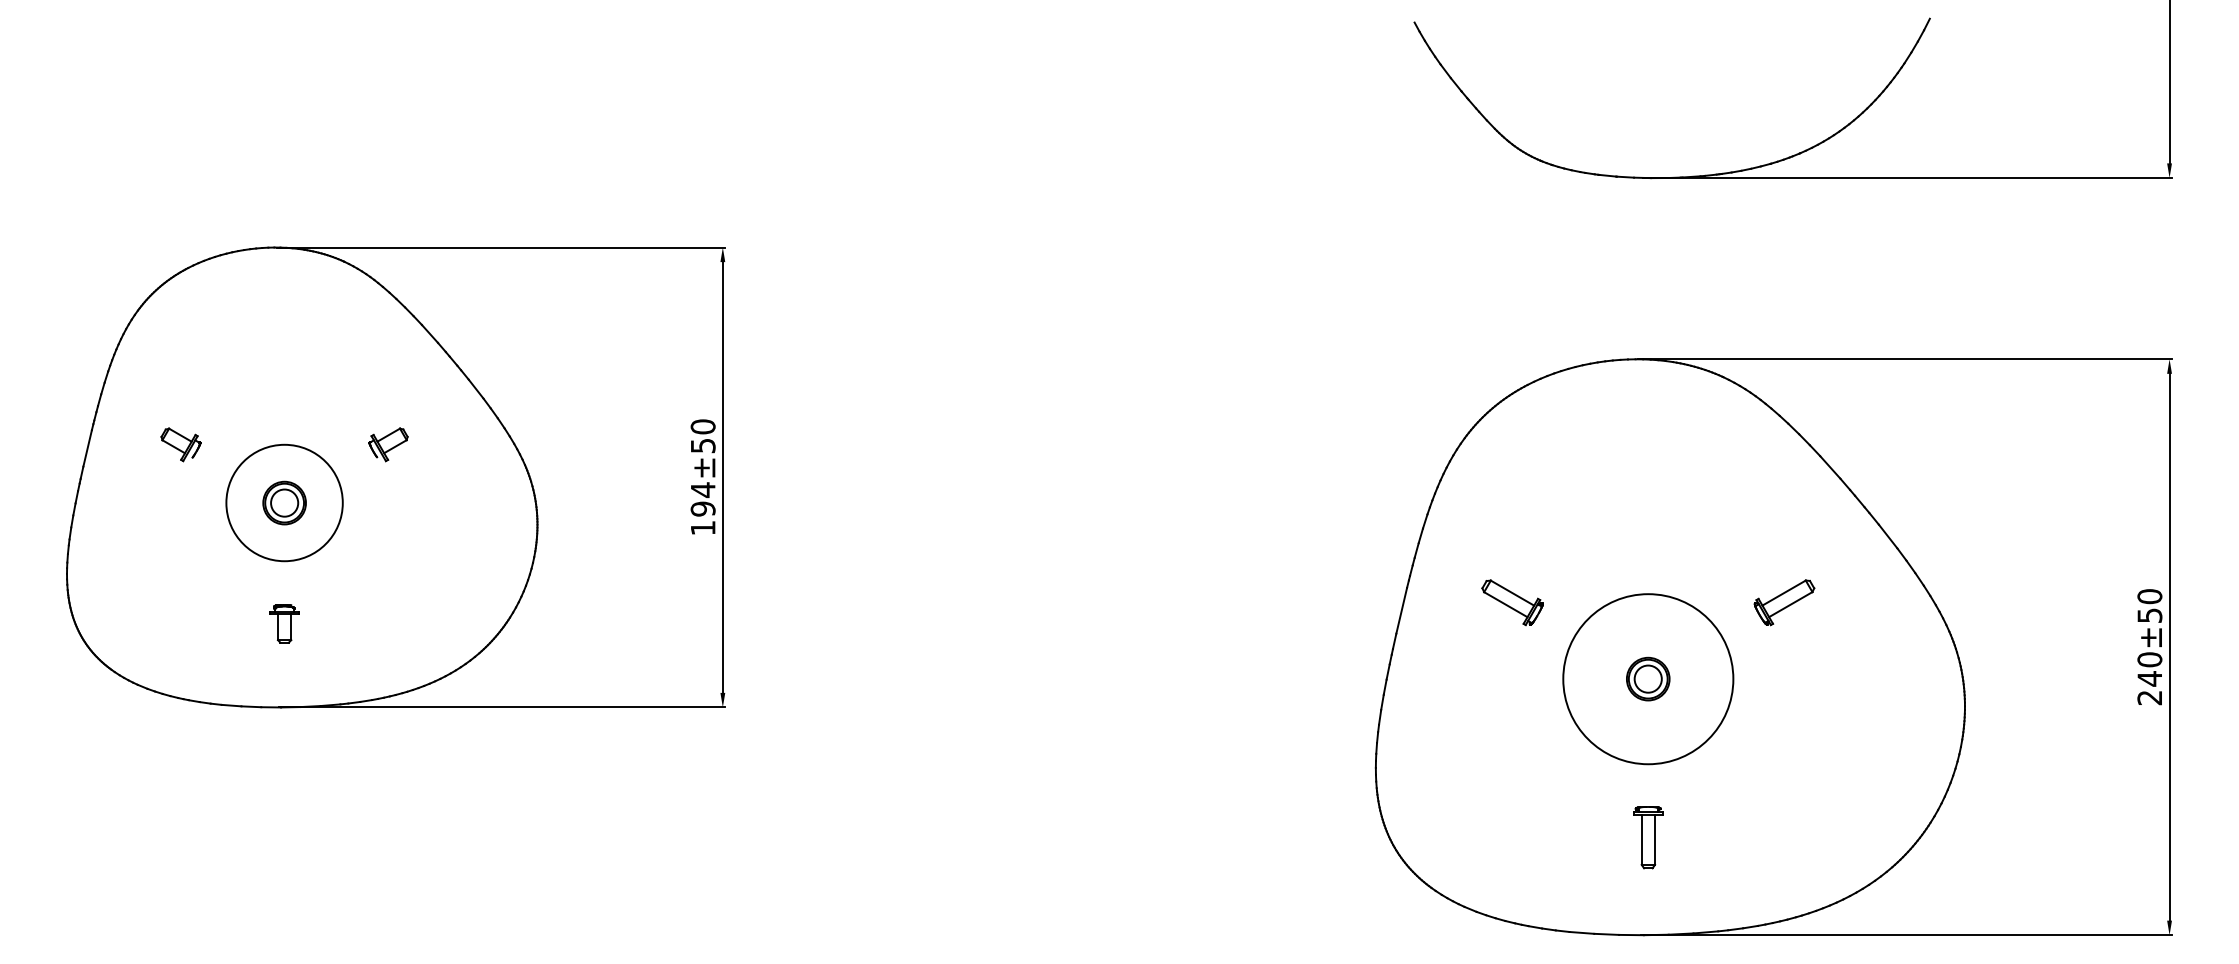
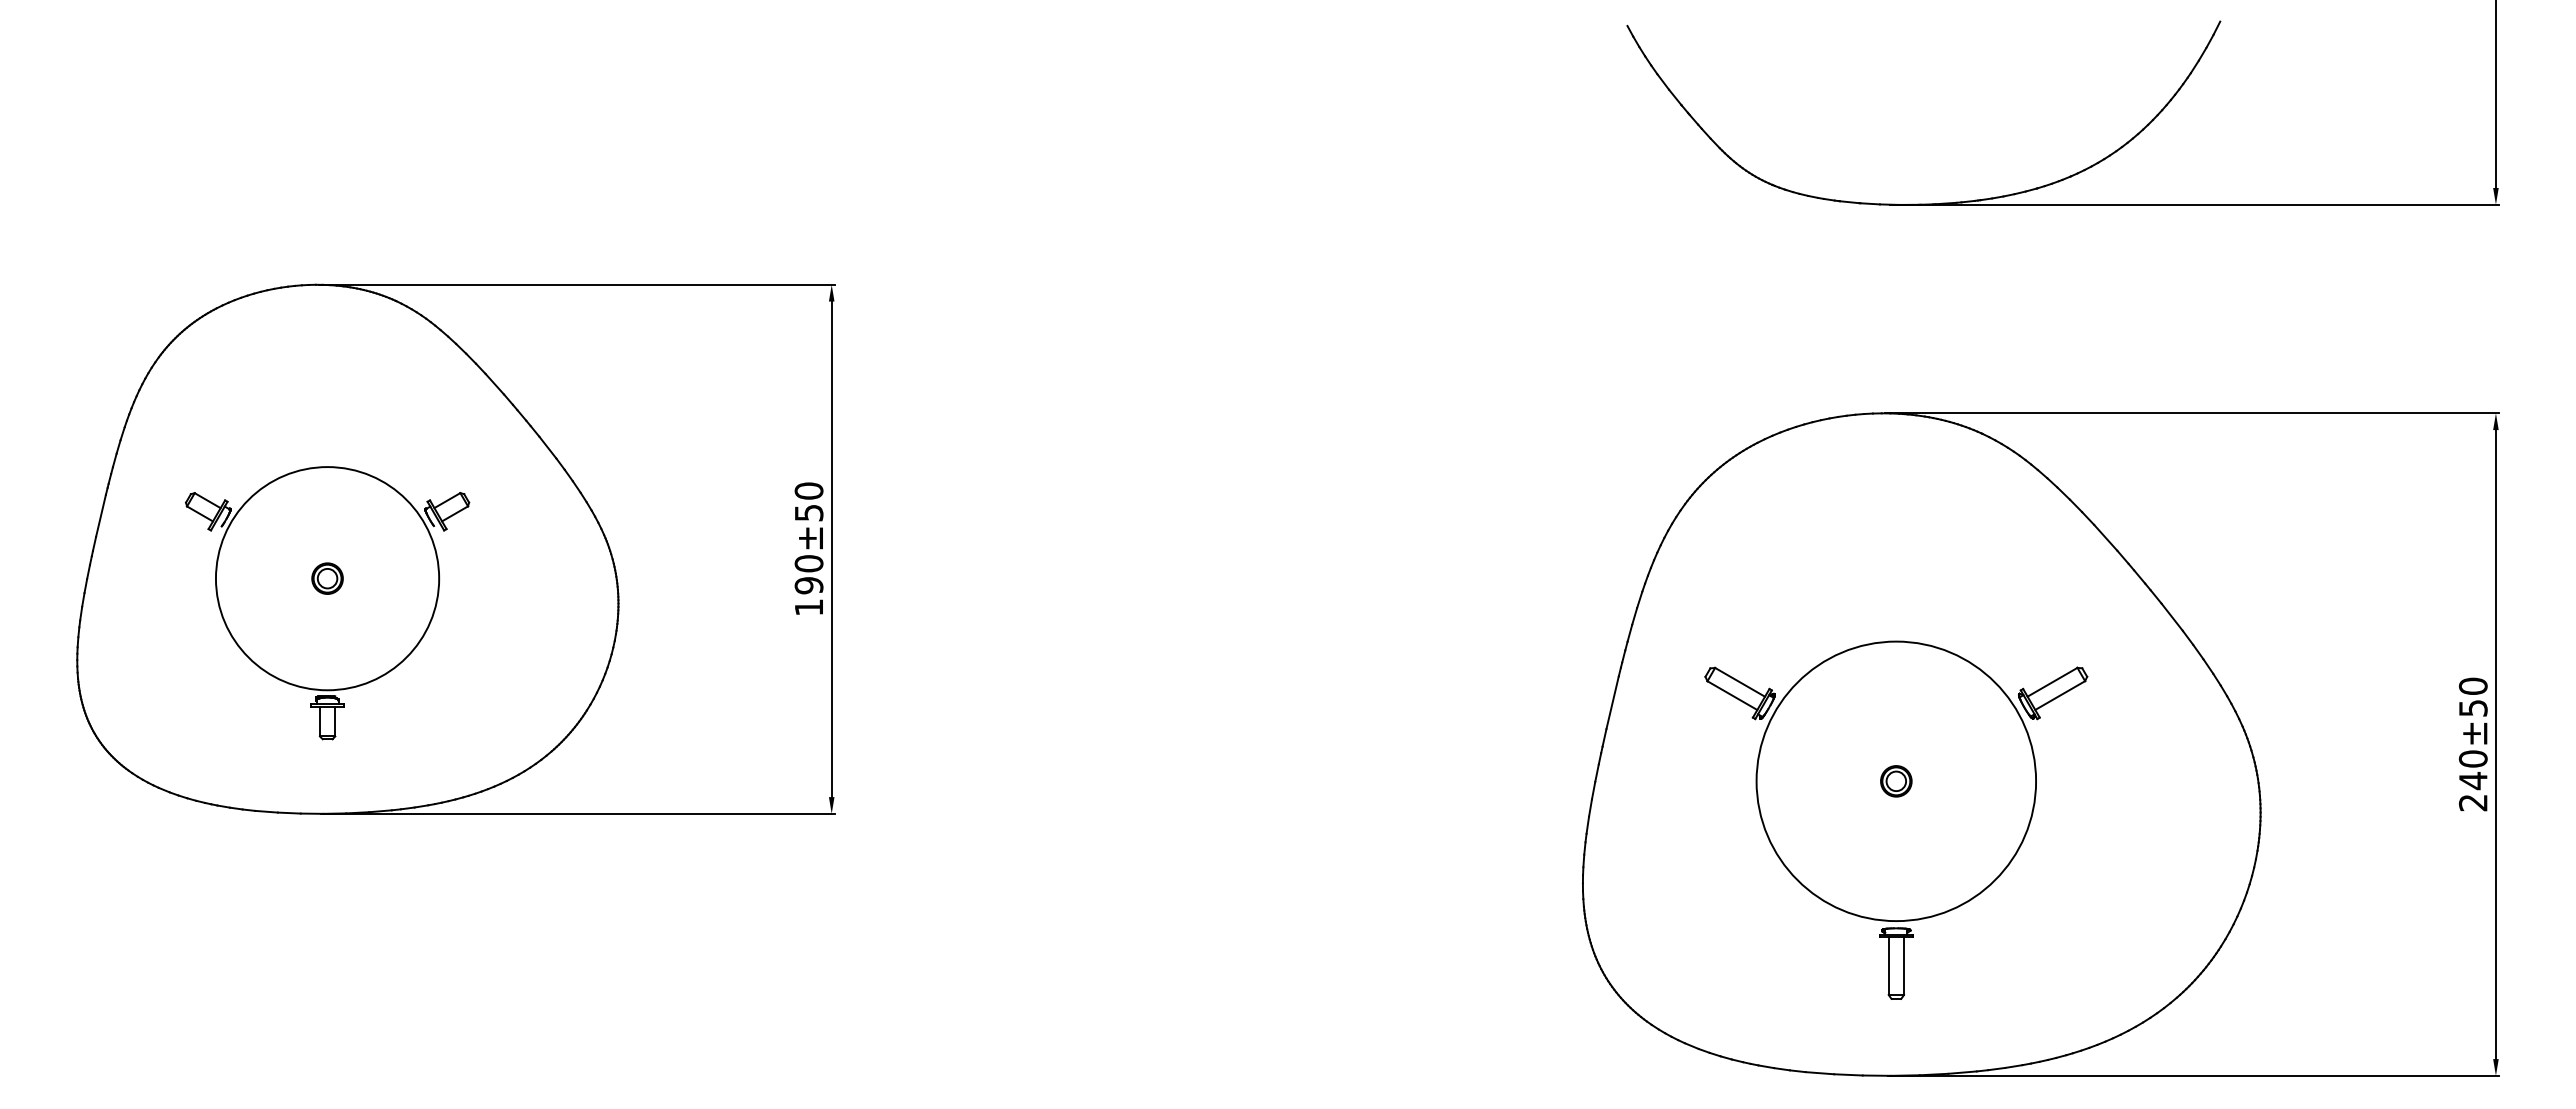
text: (702, 489) -> (808, 563), 194±50 -> 190±50
circle: (284, 502) -> (327, 578), size x1.67
part: (284, 502) -> (327, 578), size x0.62
circle: (1648, 679) -> (1896, 781), size x1.43
part: (1648, 679) -> (1896, 781), size x0.62

